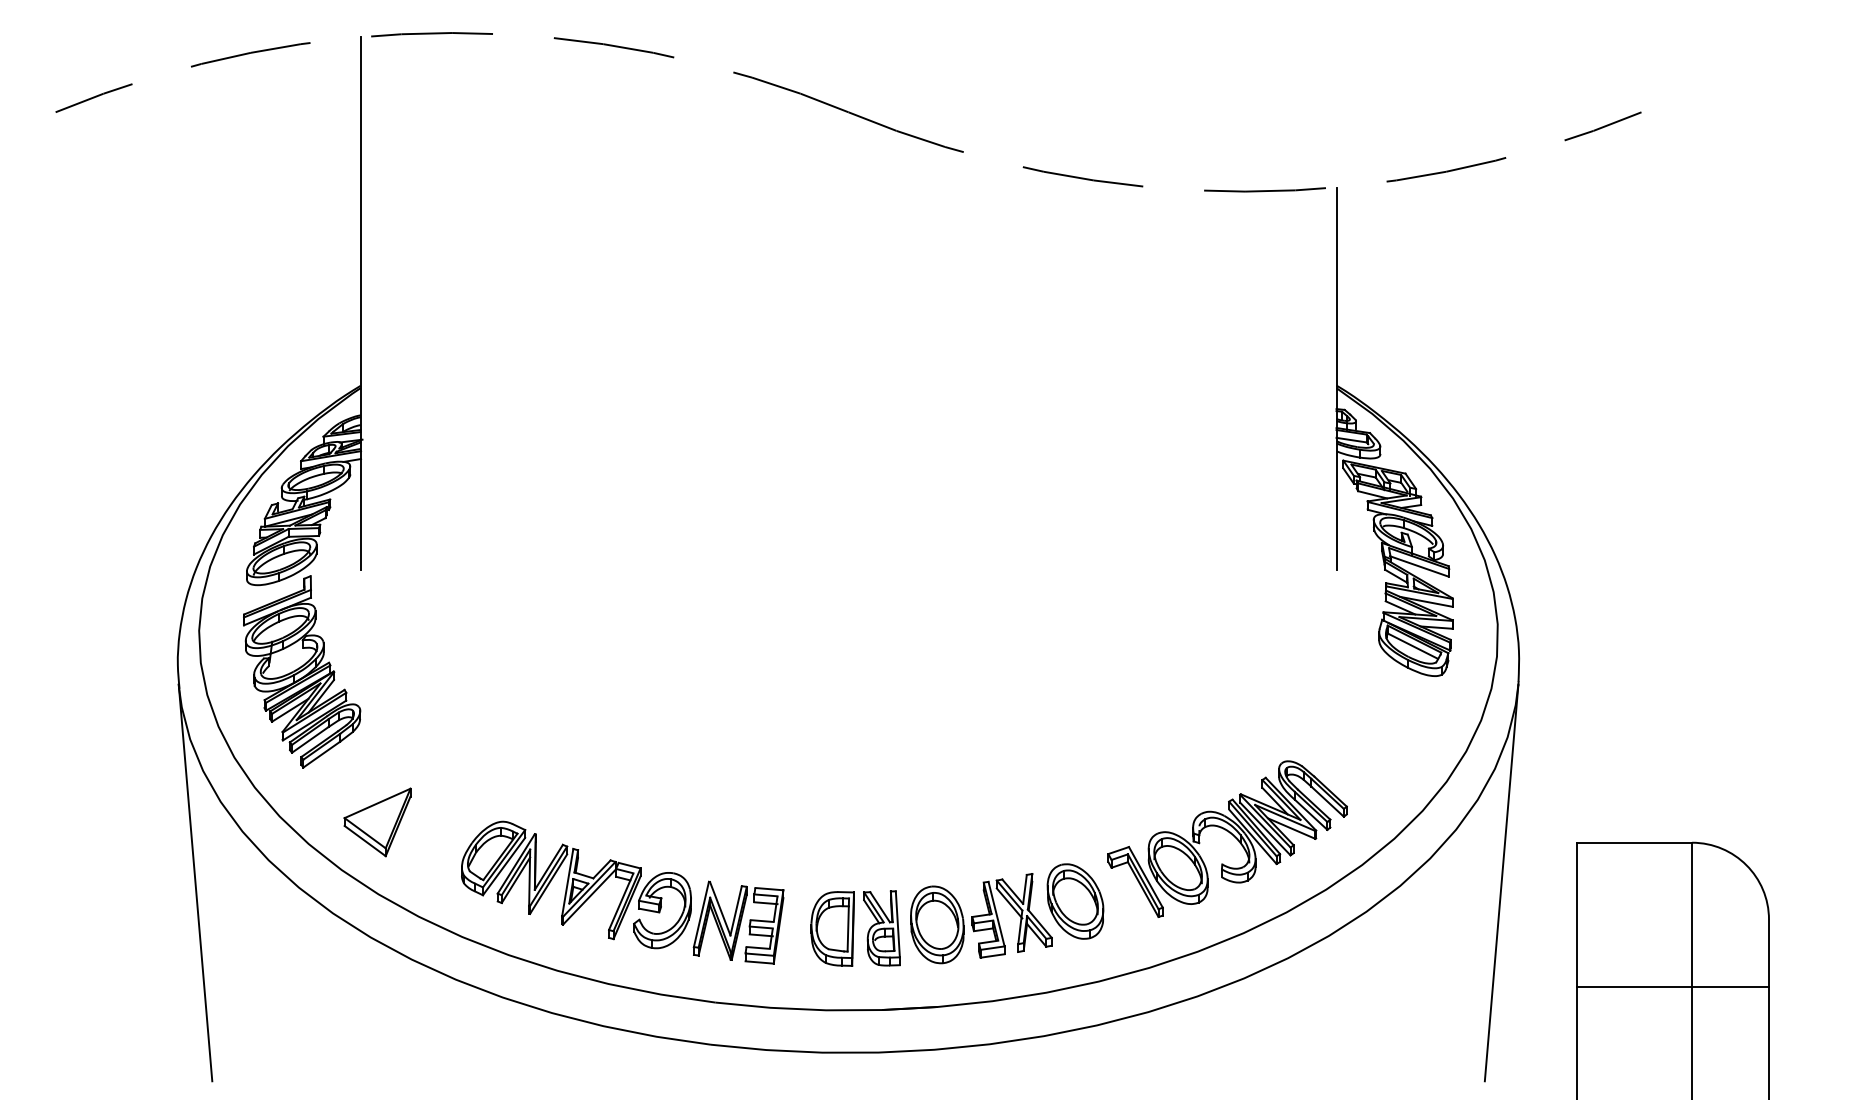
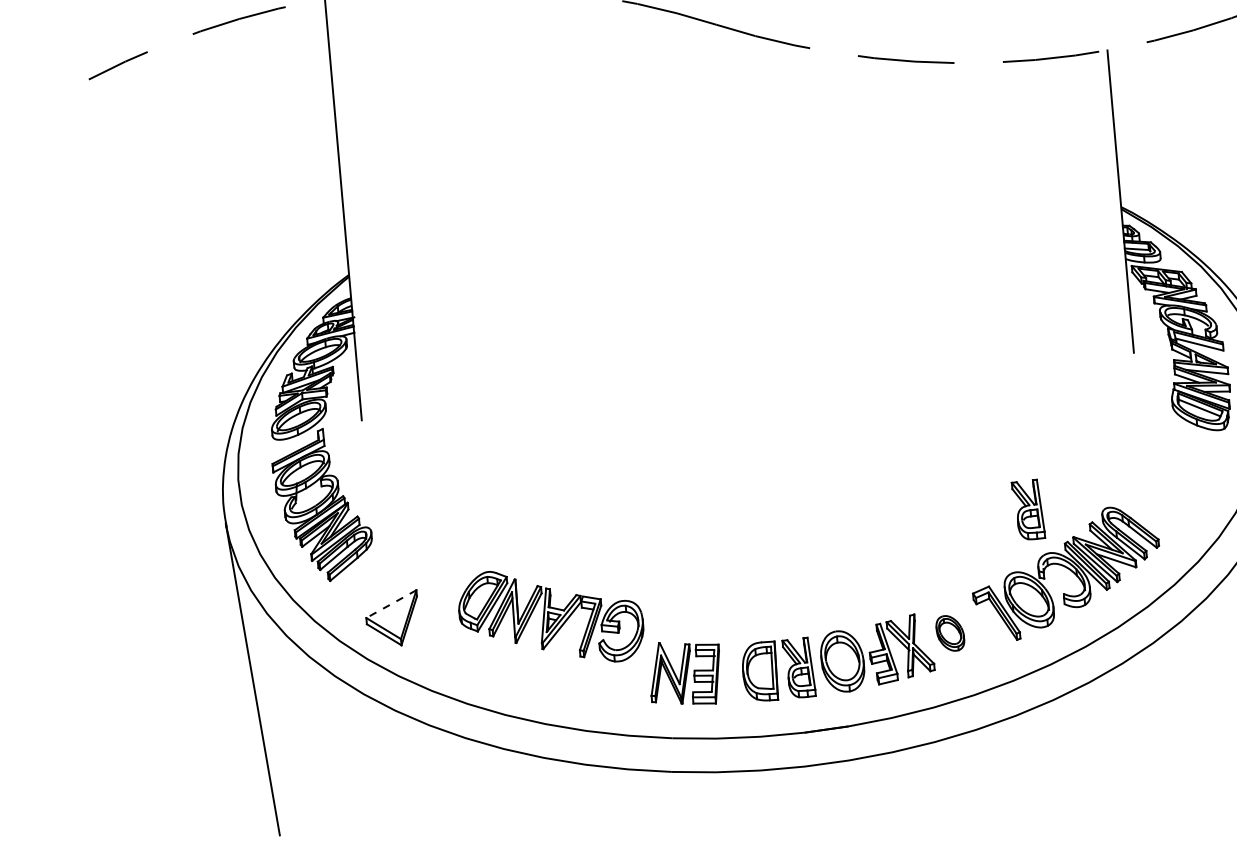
part: (1186, 755) -> (1028, 510), added
line: (377, 803) -> (391, 604), solid -> dashed
part: (576, 884) -> (551, 616), moved
part: (1075, 901) -> (950, 633), size x0.6

